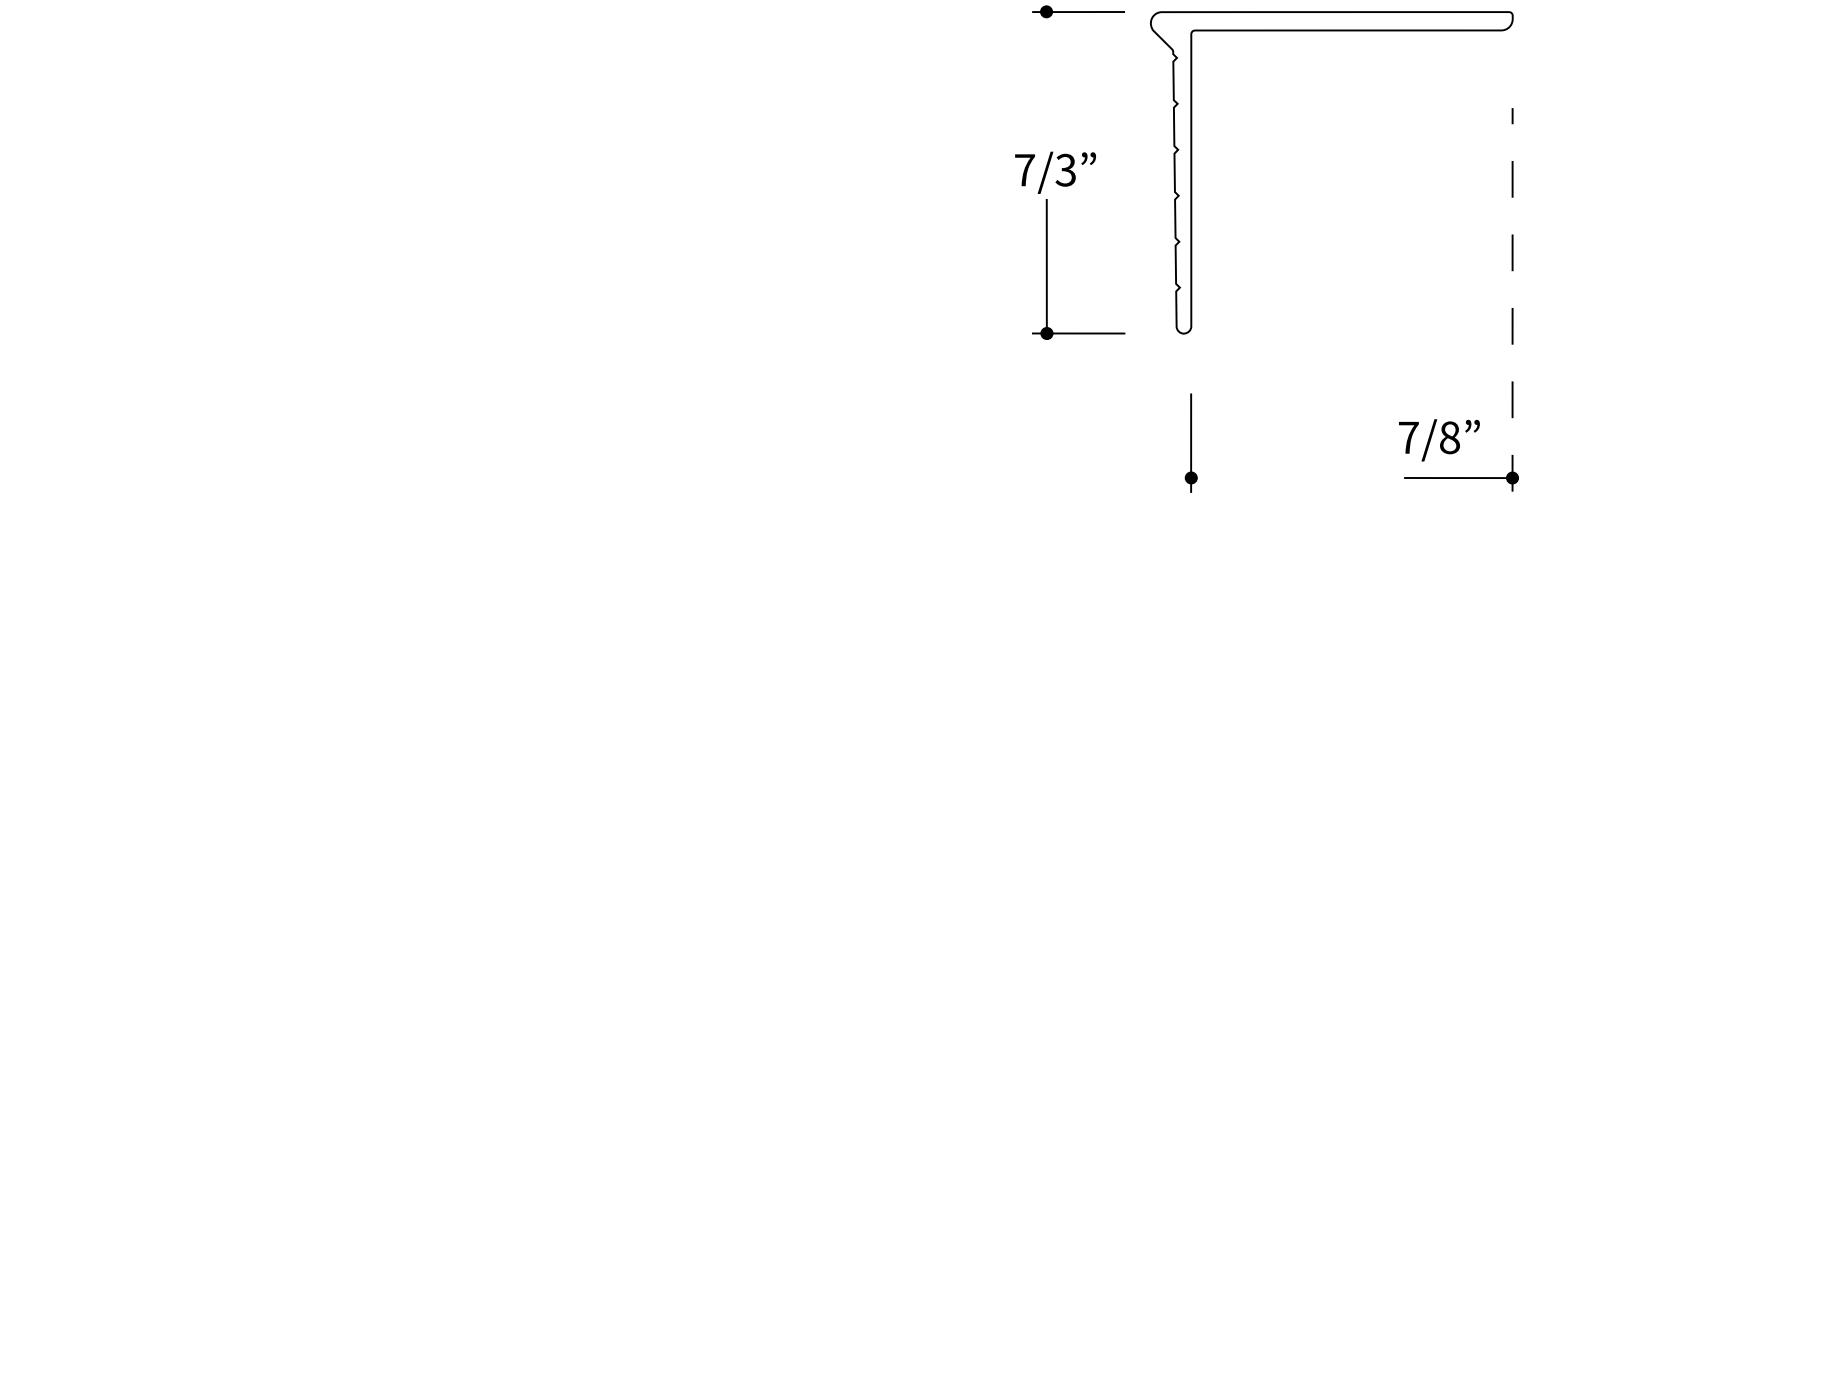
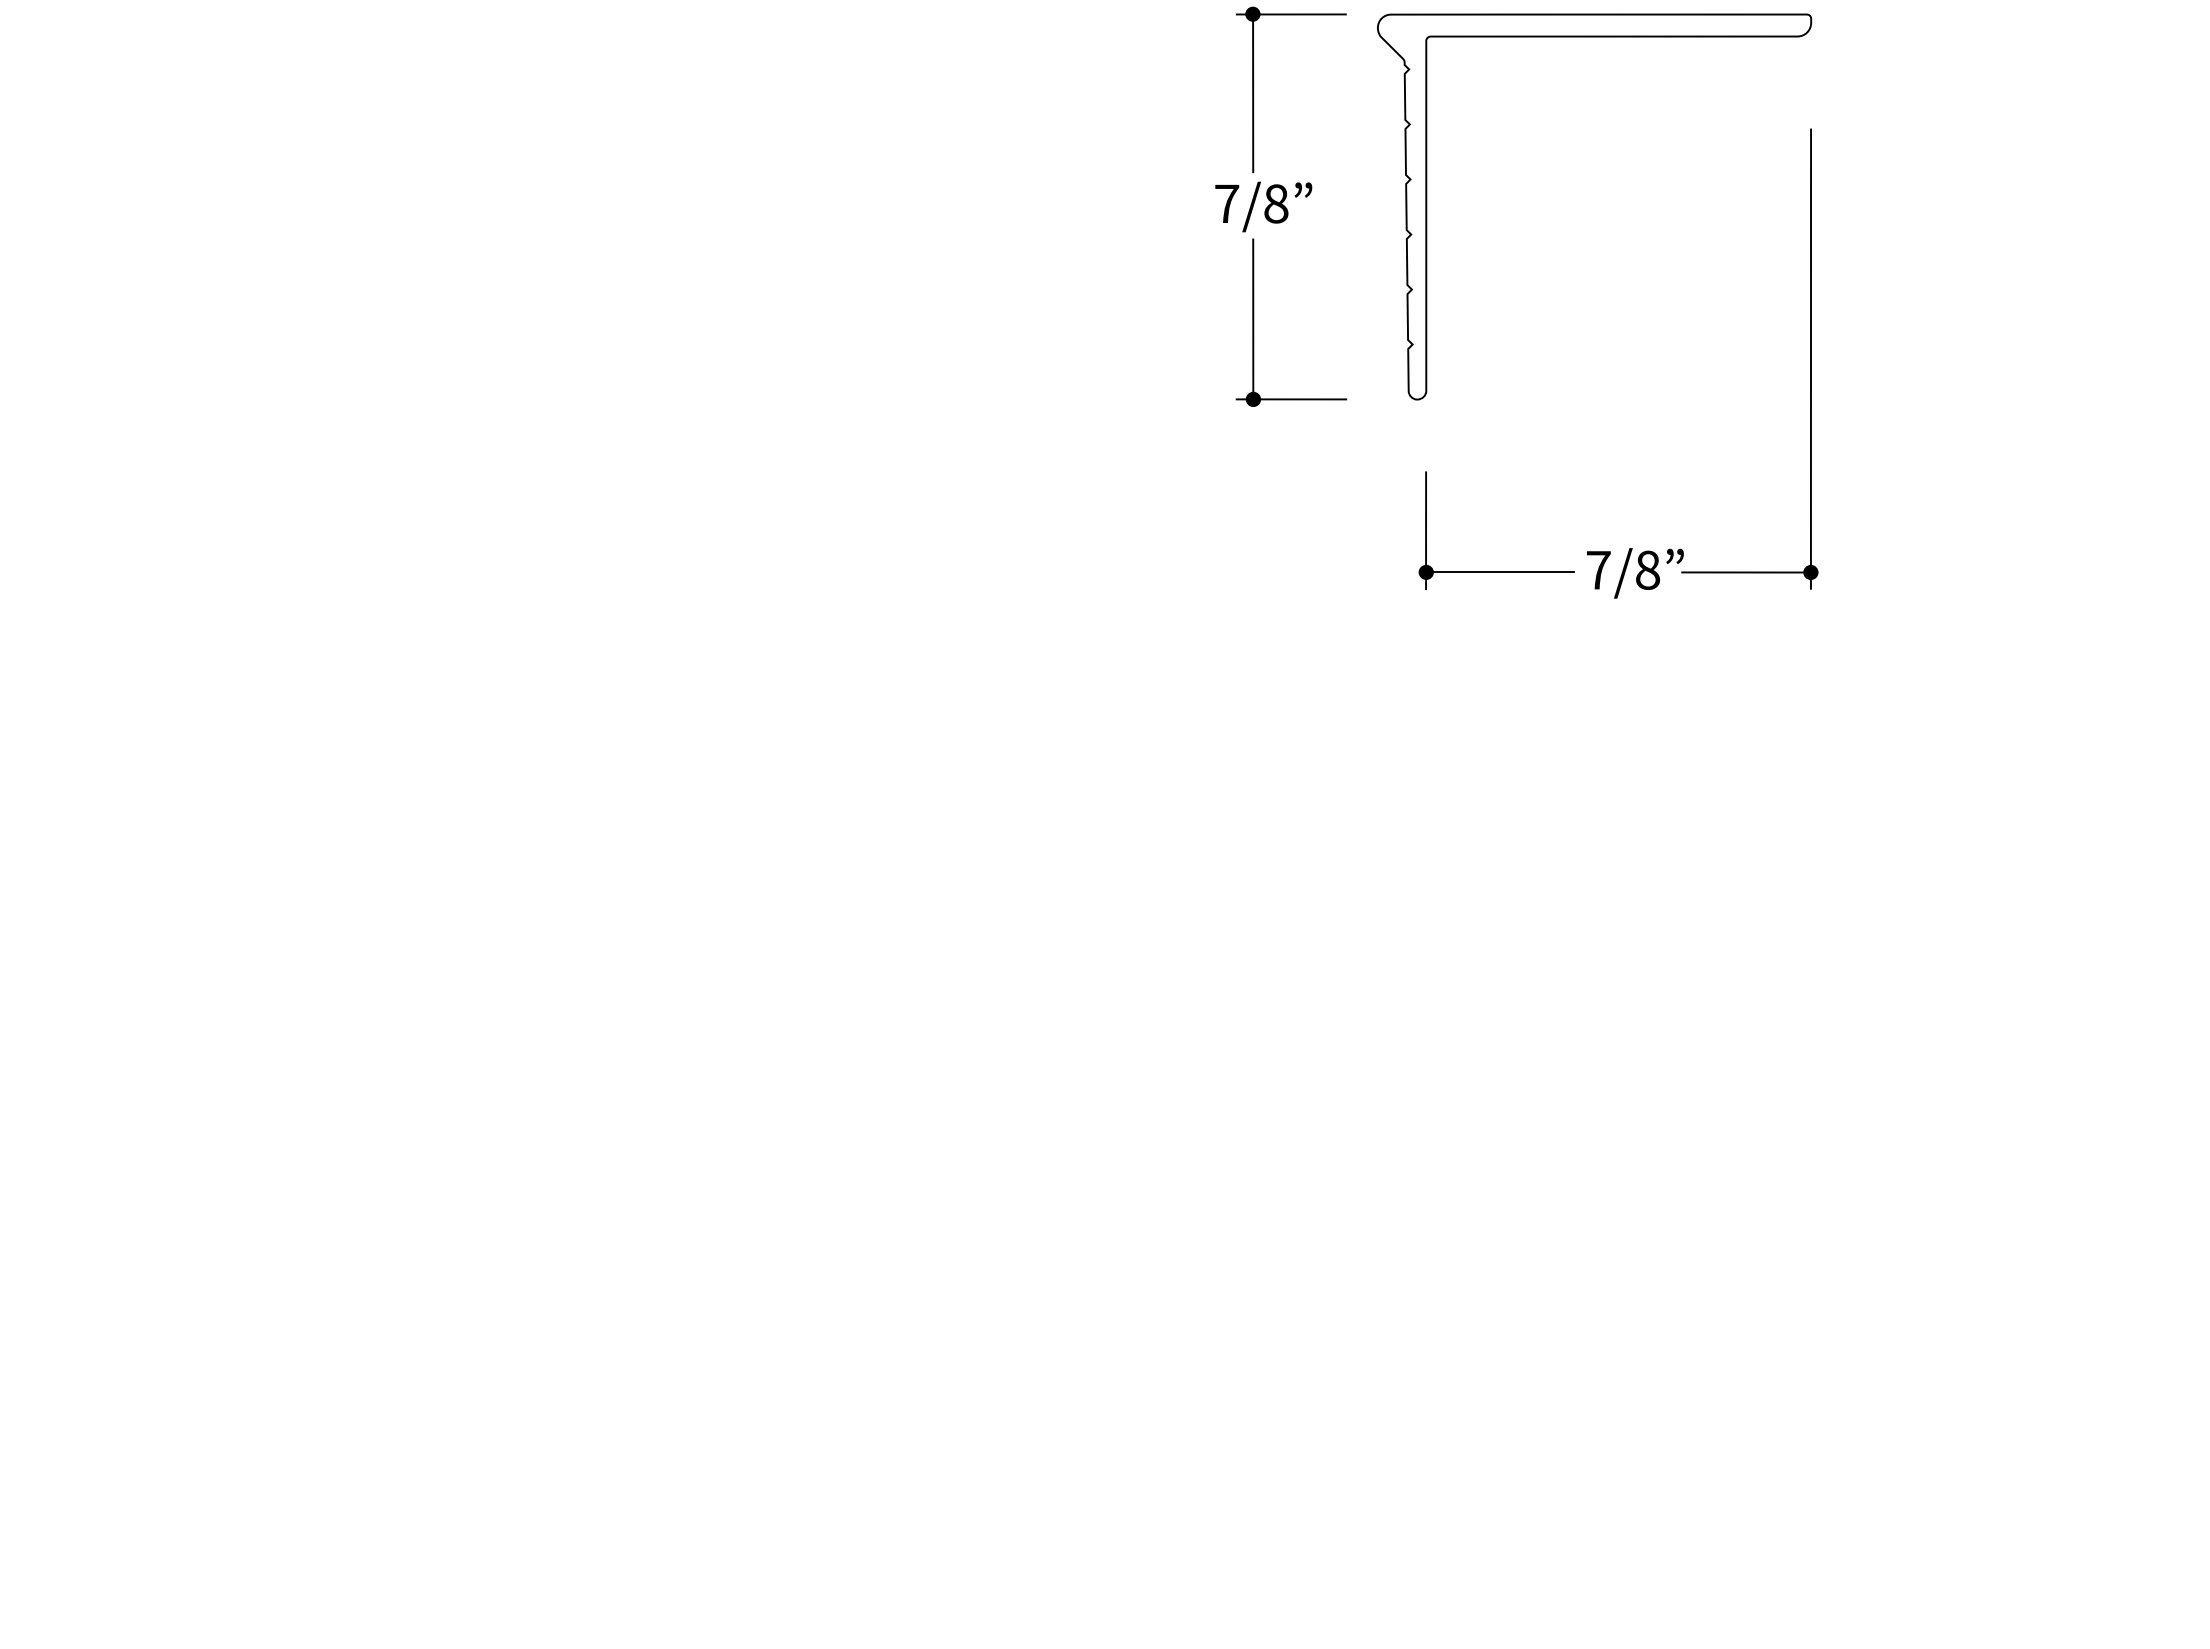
line: (1047, 78) -> (1253, 93), added
text: (1065, 169) -> (1275, 203), 7/3 -> 7/8
line: (1512, 300) -> (1810, 359), dashed -> solid
text: (1439, 440) -> (1635, 573), moved
line: (1253, 478) -> (1500, 572), added

